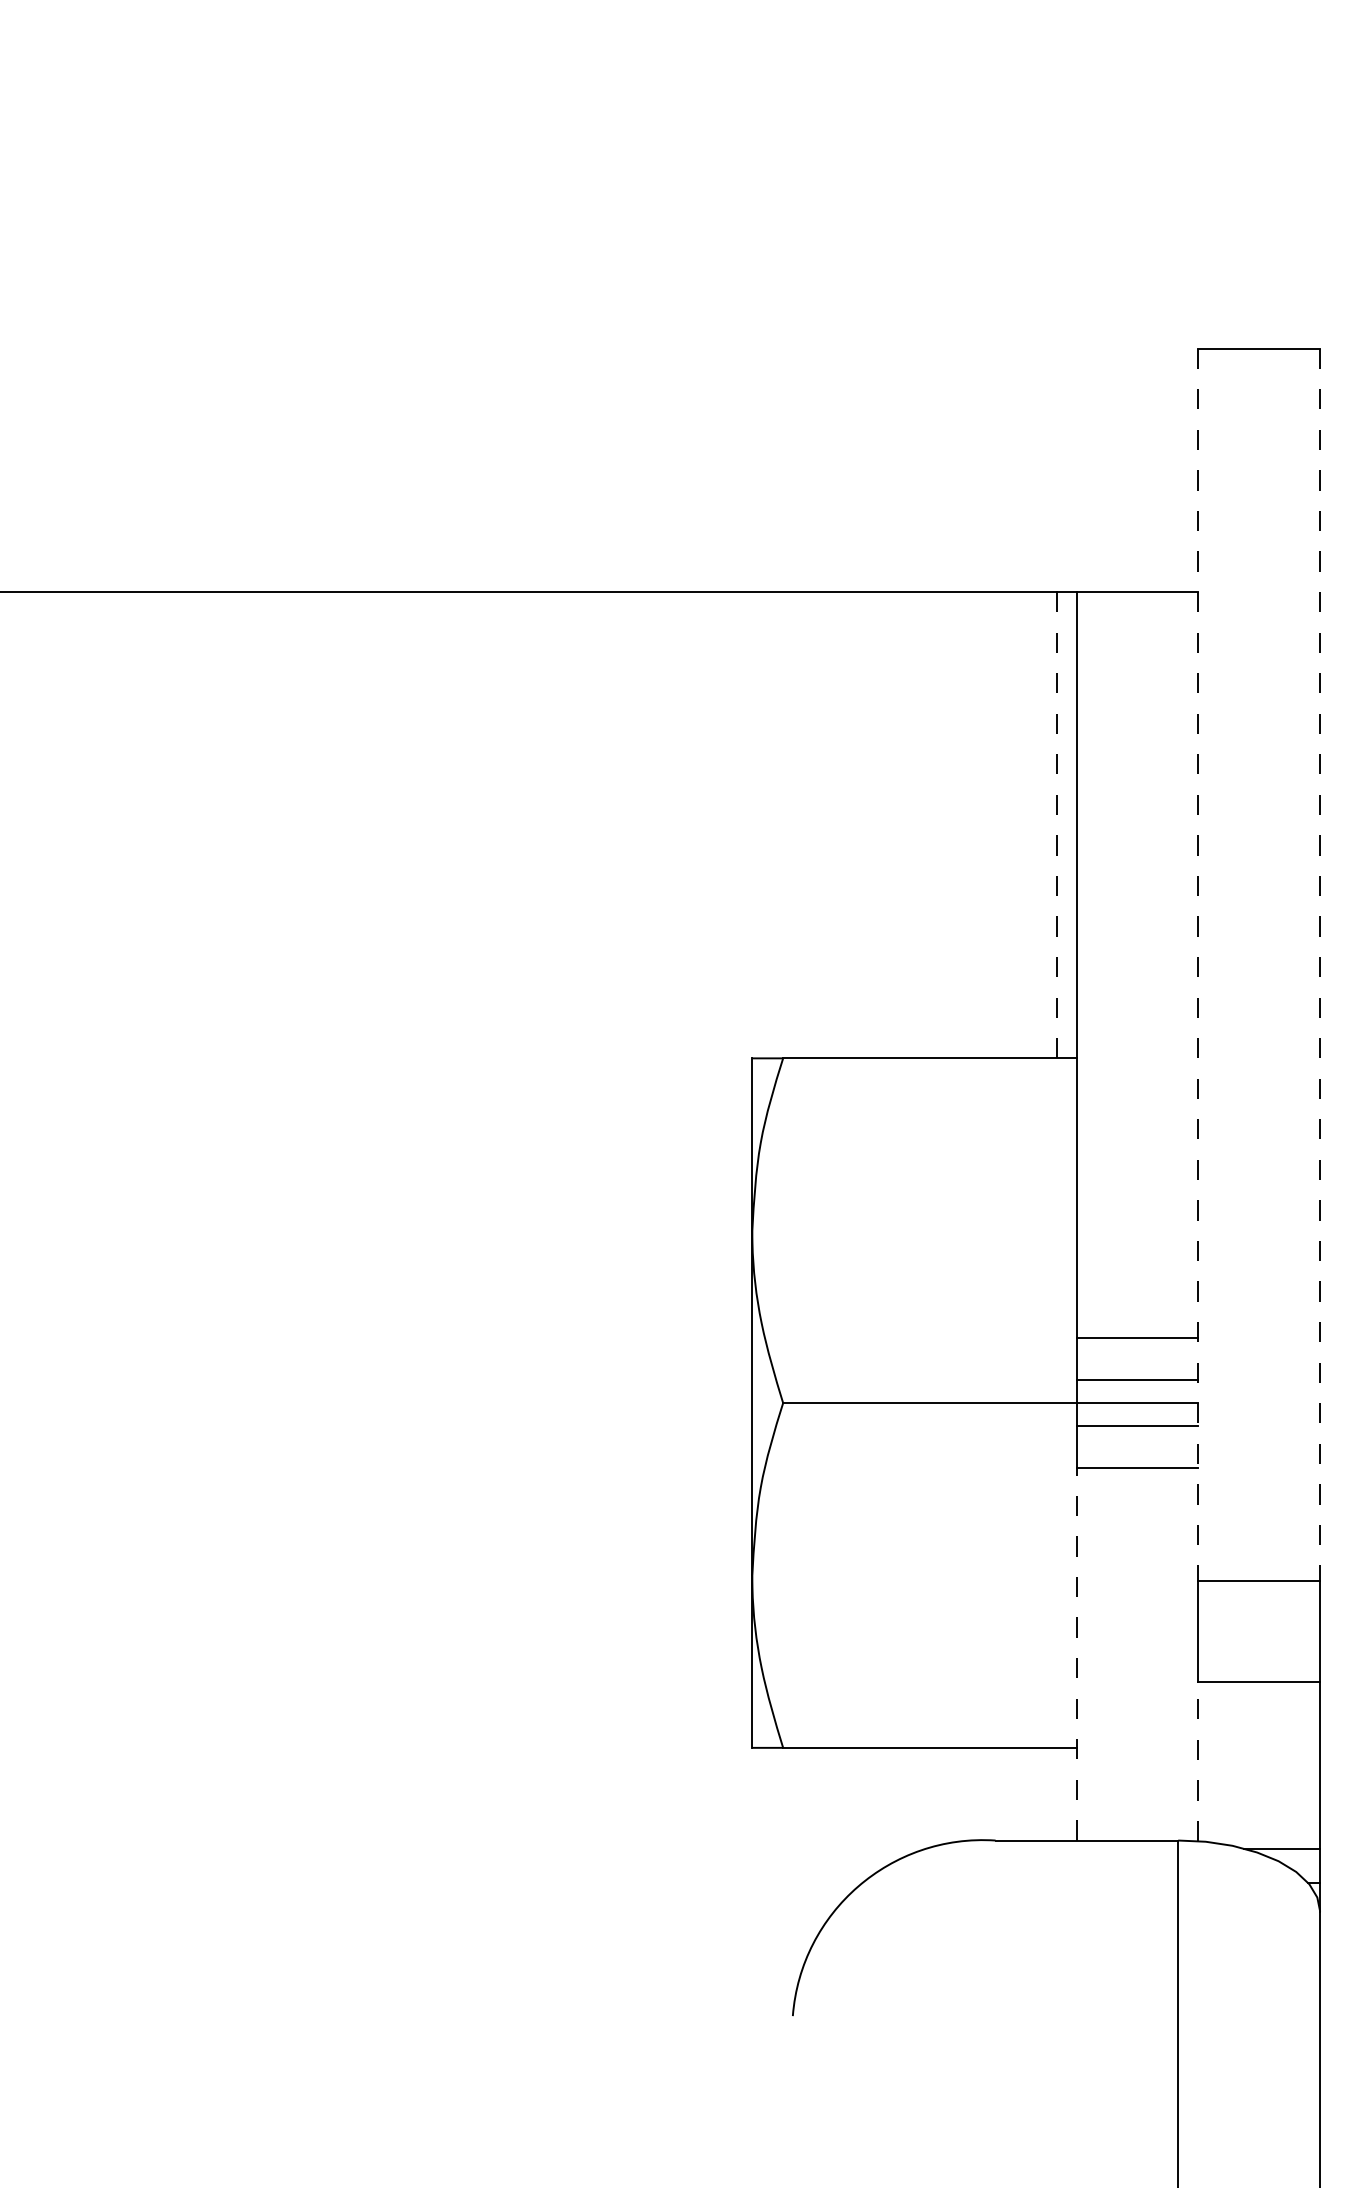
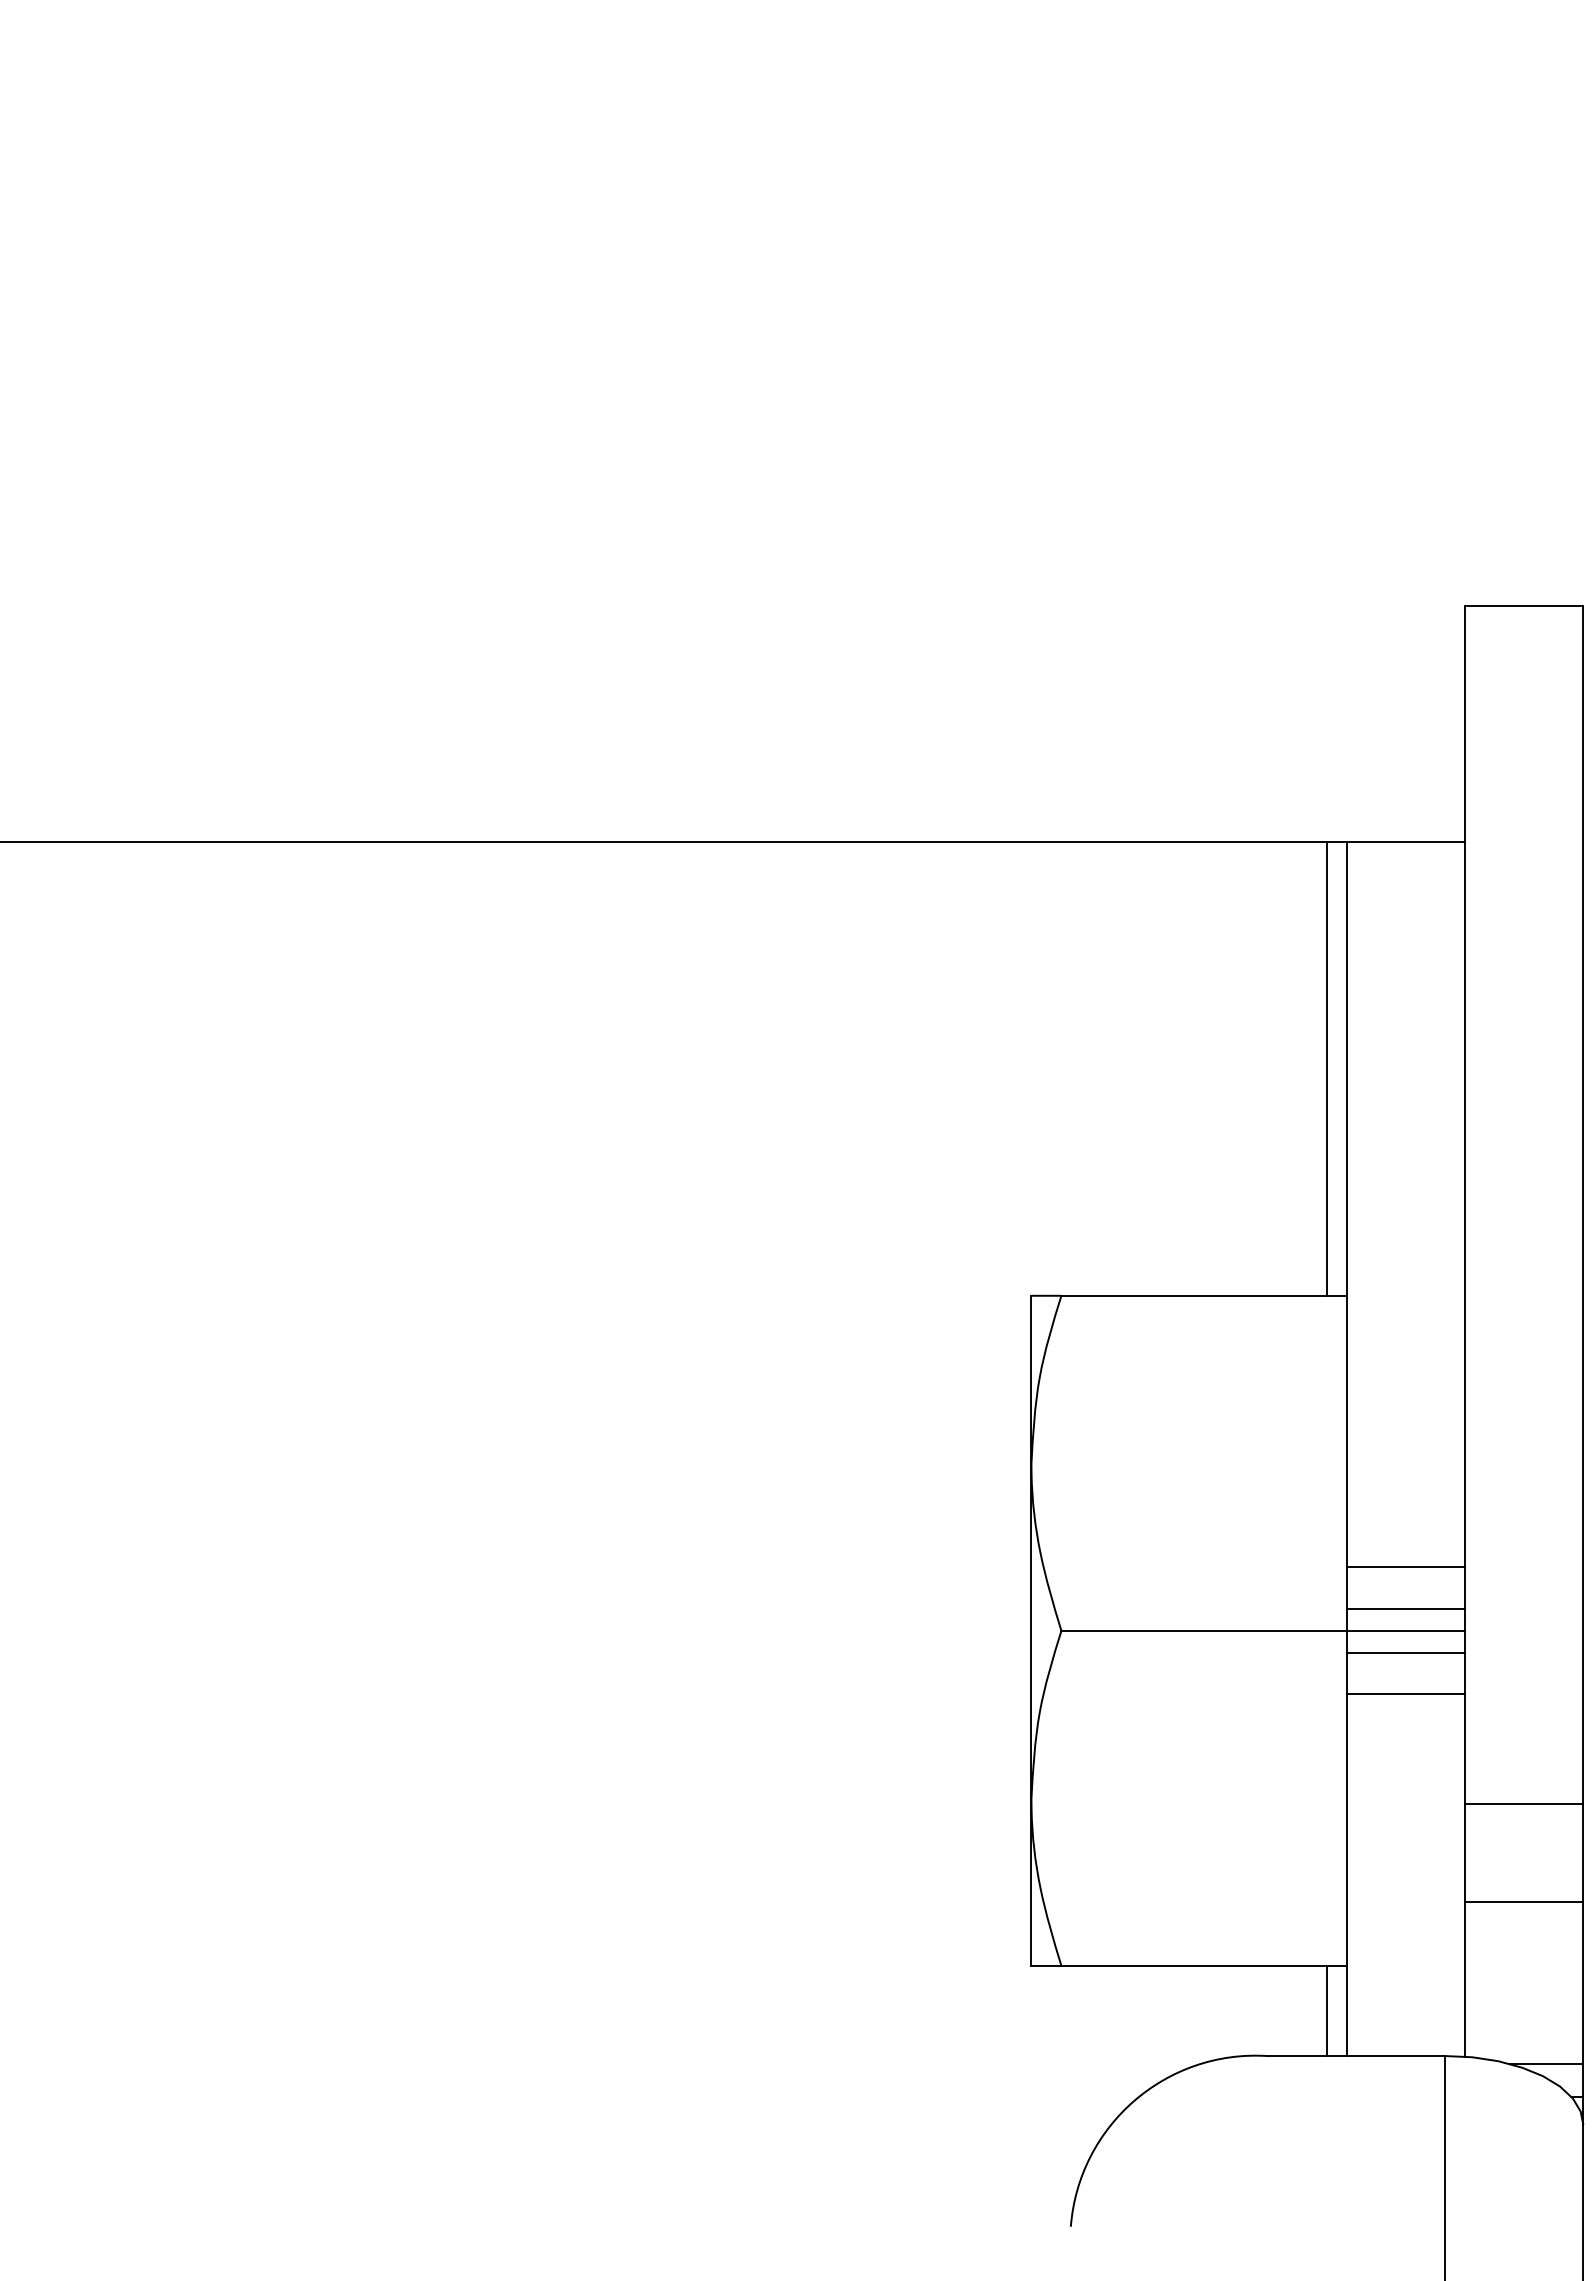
line: (1056, 825) -> (1327, 1069), dashed -> solid
line: (1198, 964) -> (1465, 1204), dashed -> solid
line: (1320, 964) -> (1583, 1204), dashed -> solid
line: (1076, 1654) -> (1346, 1875), dashed -> solid
line: (1198, 1760) -> (1465, 1978), dashed -> solid
line: (1056, 1793) -> (1327, 2010), added

